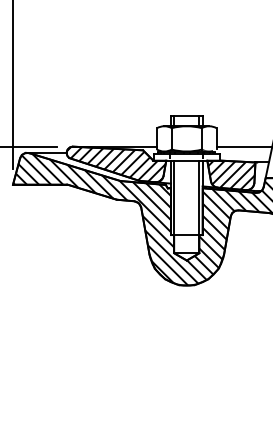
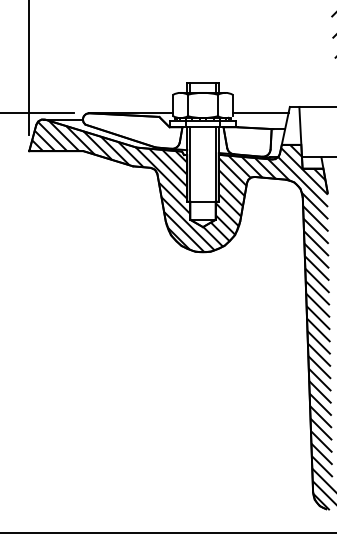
hatch: (116, 163) -> (132, 130), removed
hatch: (231, 174) -> (247, 141), removed

